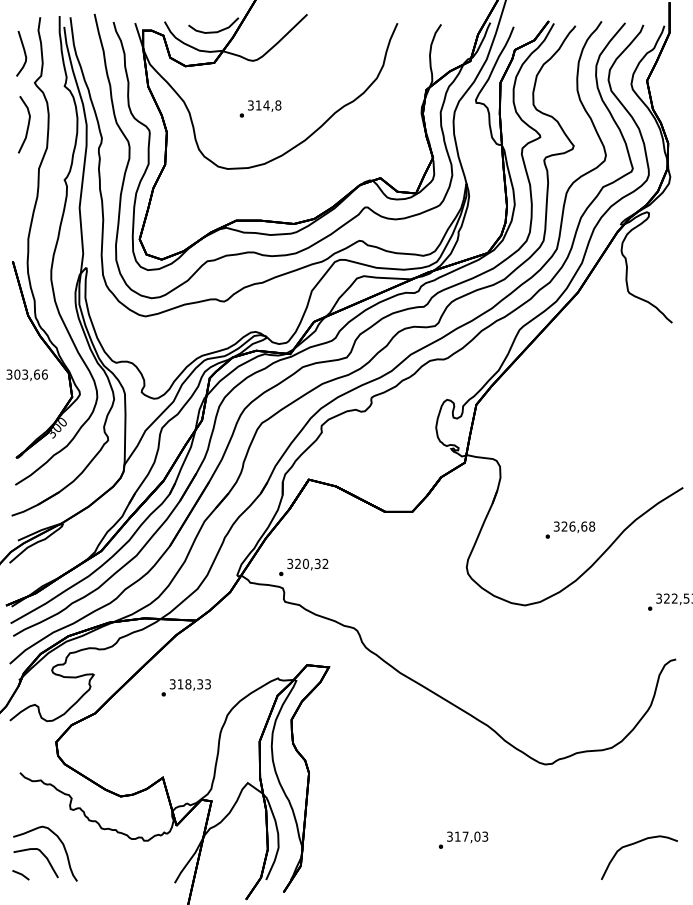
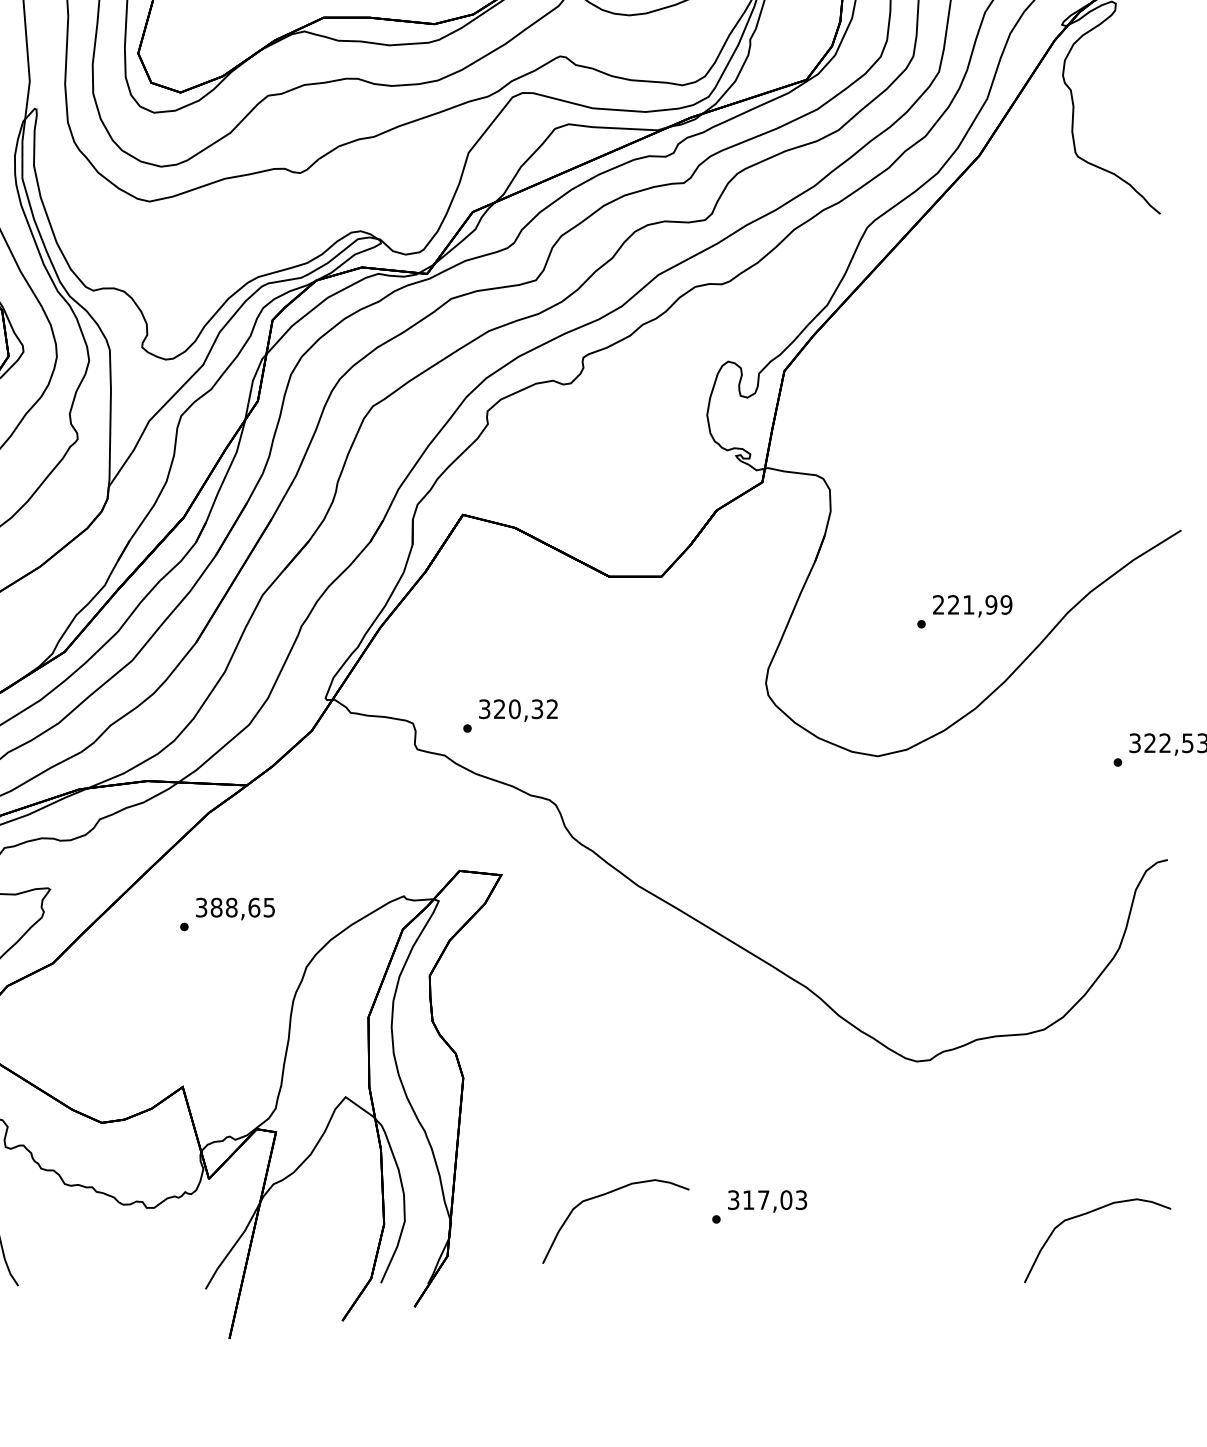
text: (574, 526) -> (972, 604), 326,68 -> 221,99
text: (303, 567) -> (510, 716), moved
text: (193, 684) -> (241, 908), 318,33 -> 388,65
curve: (383, 834) -> (606, 1195), added

